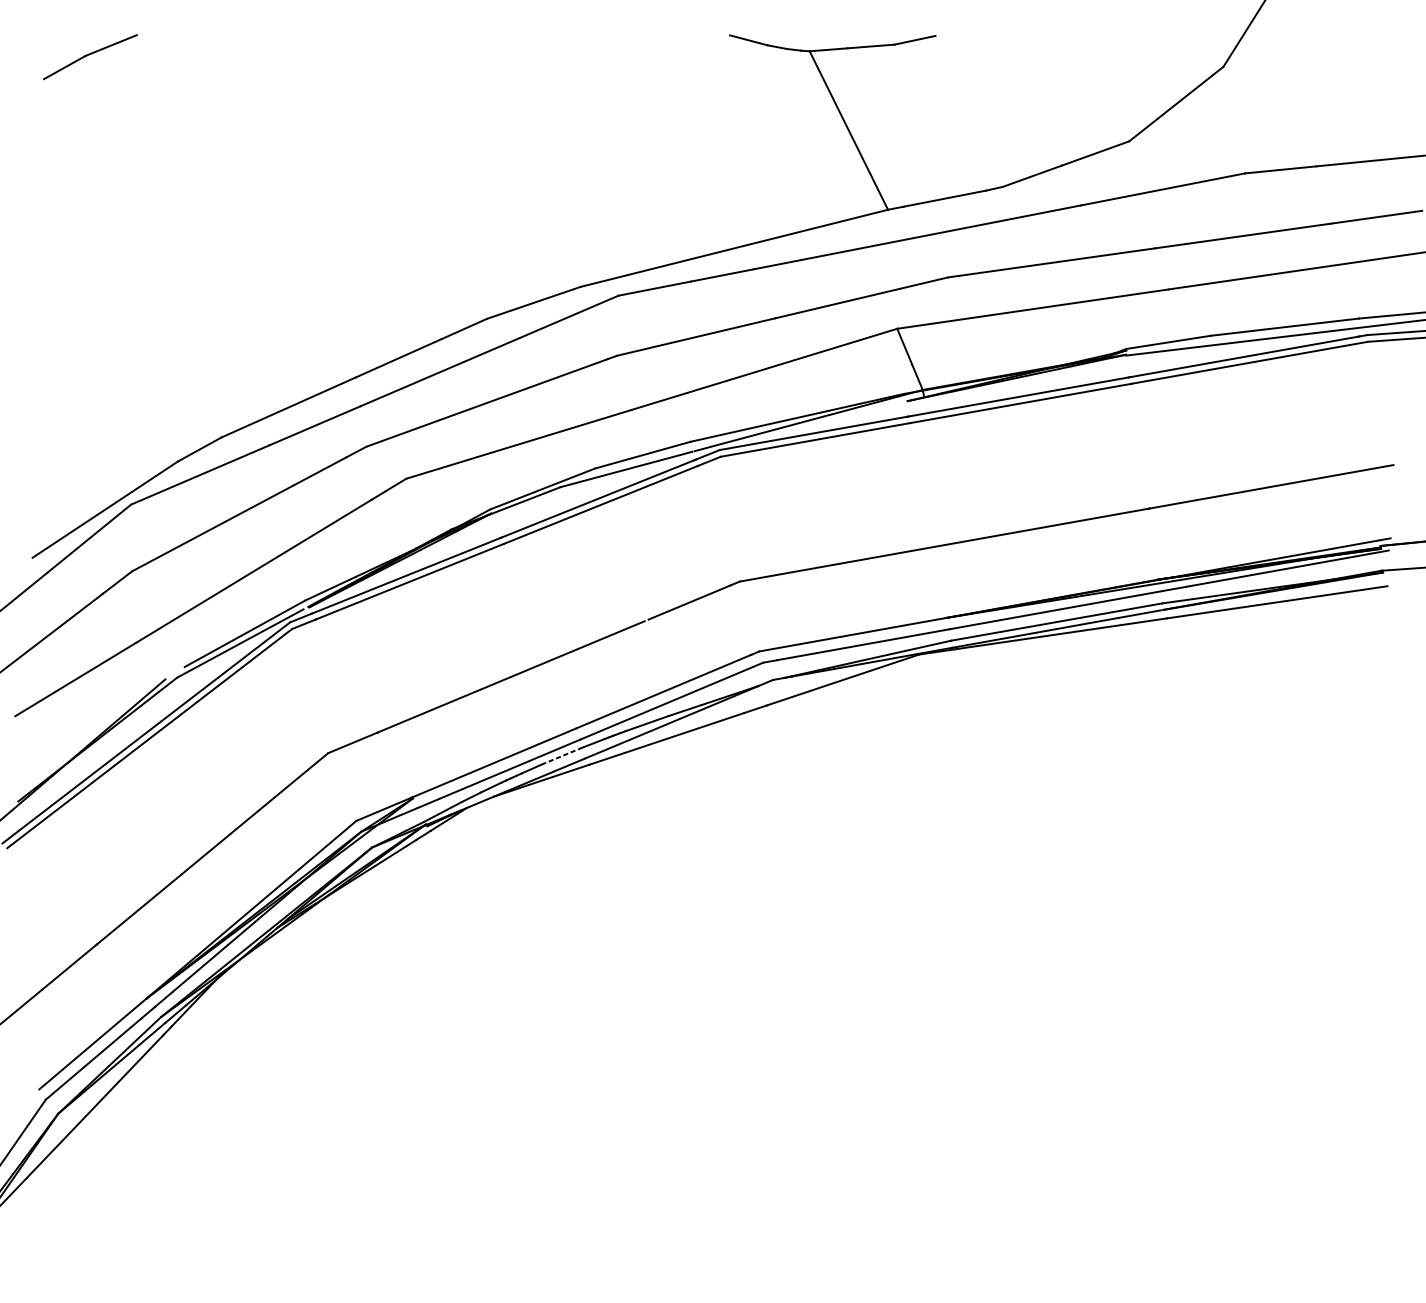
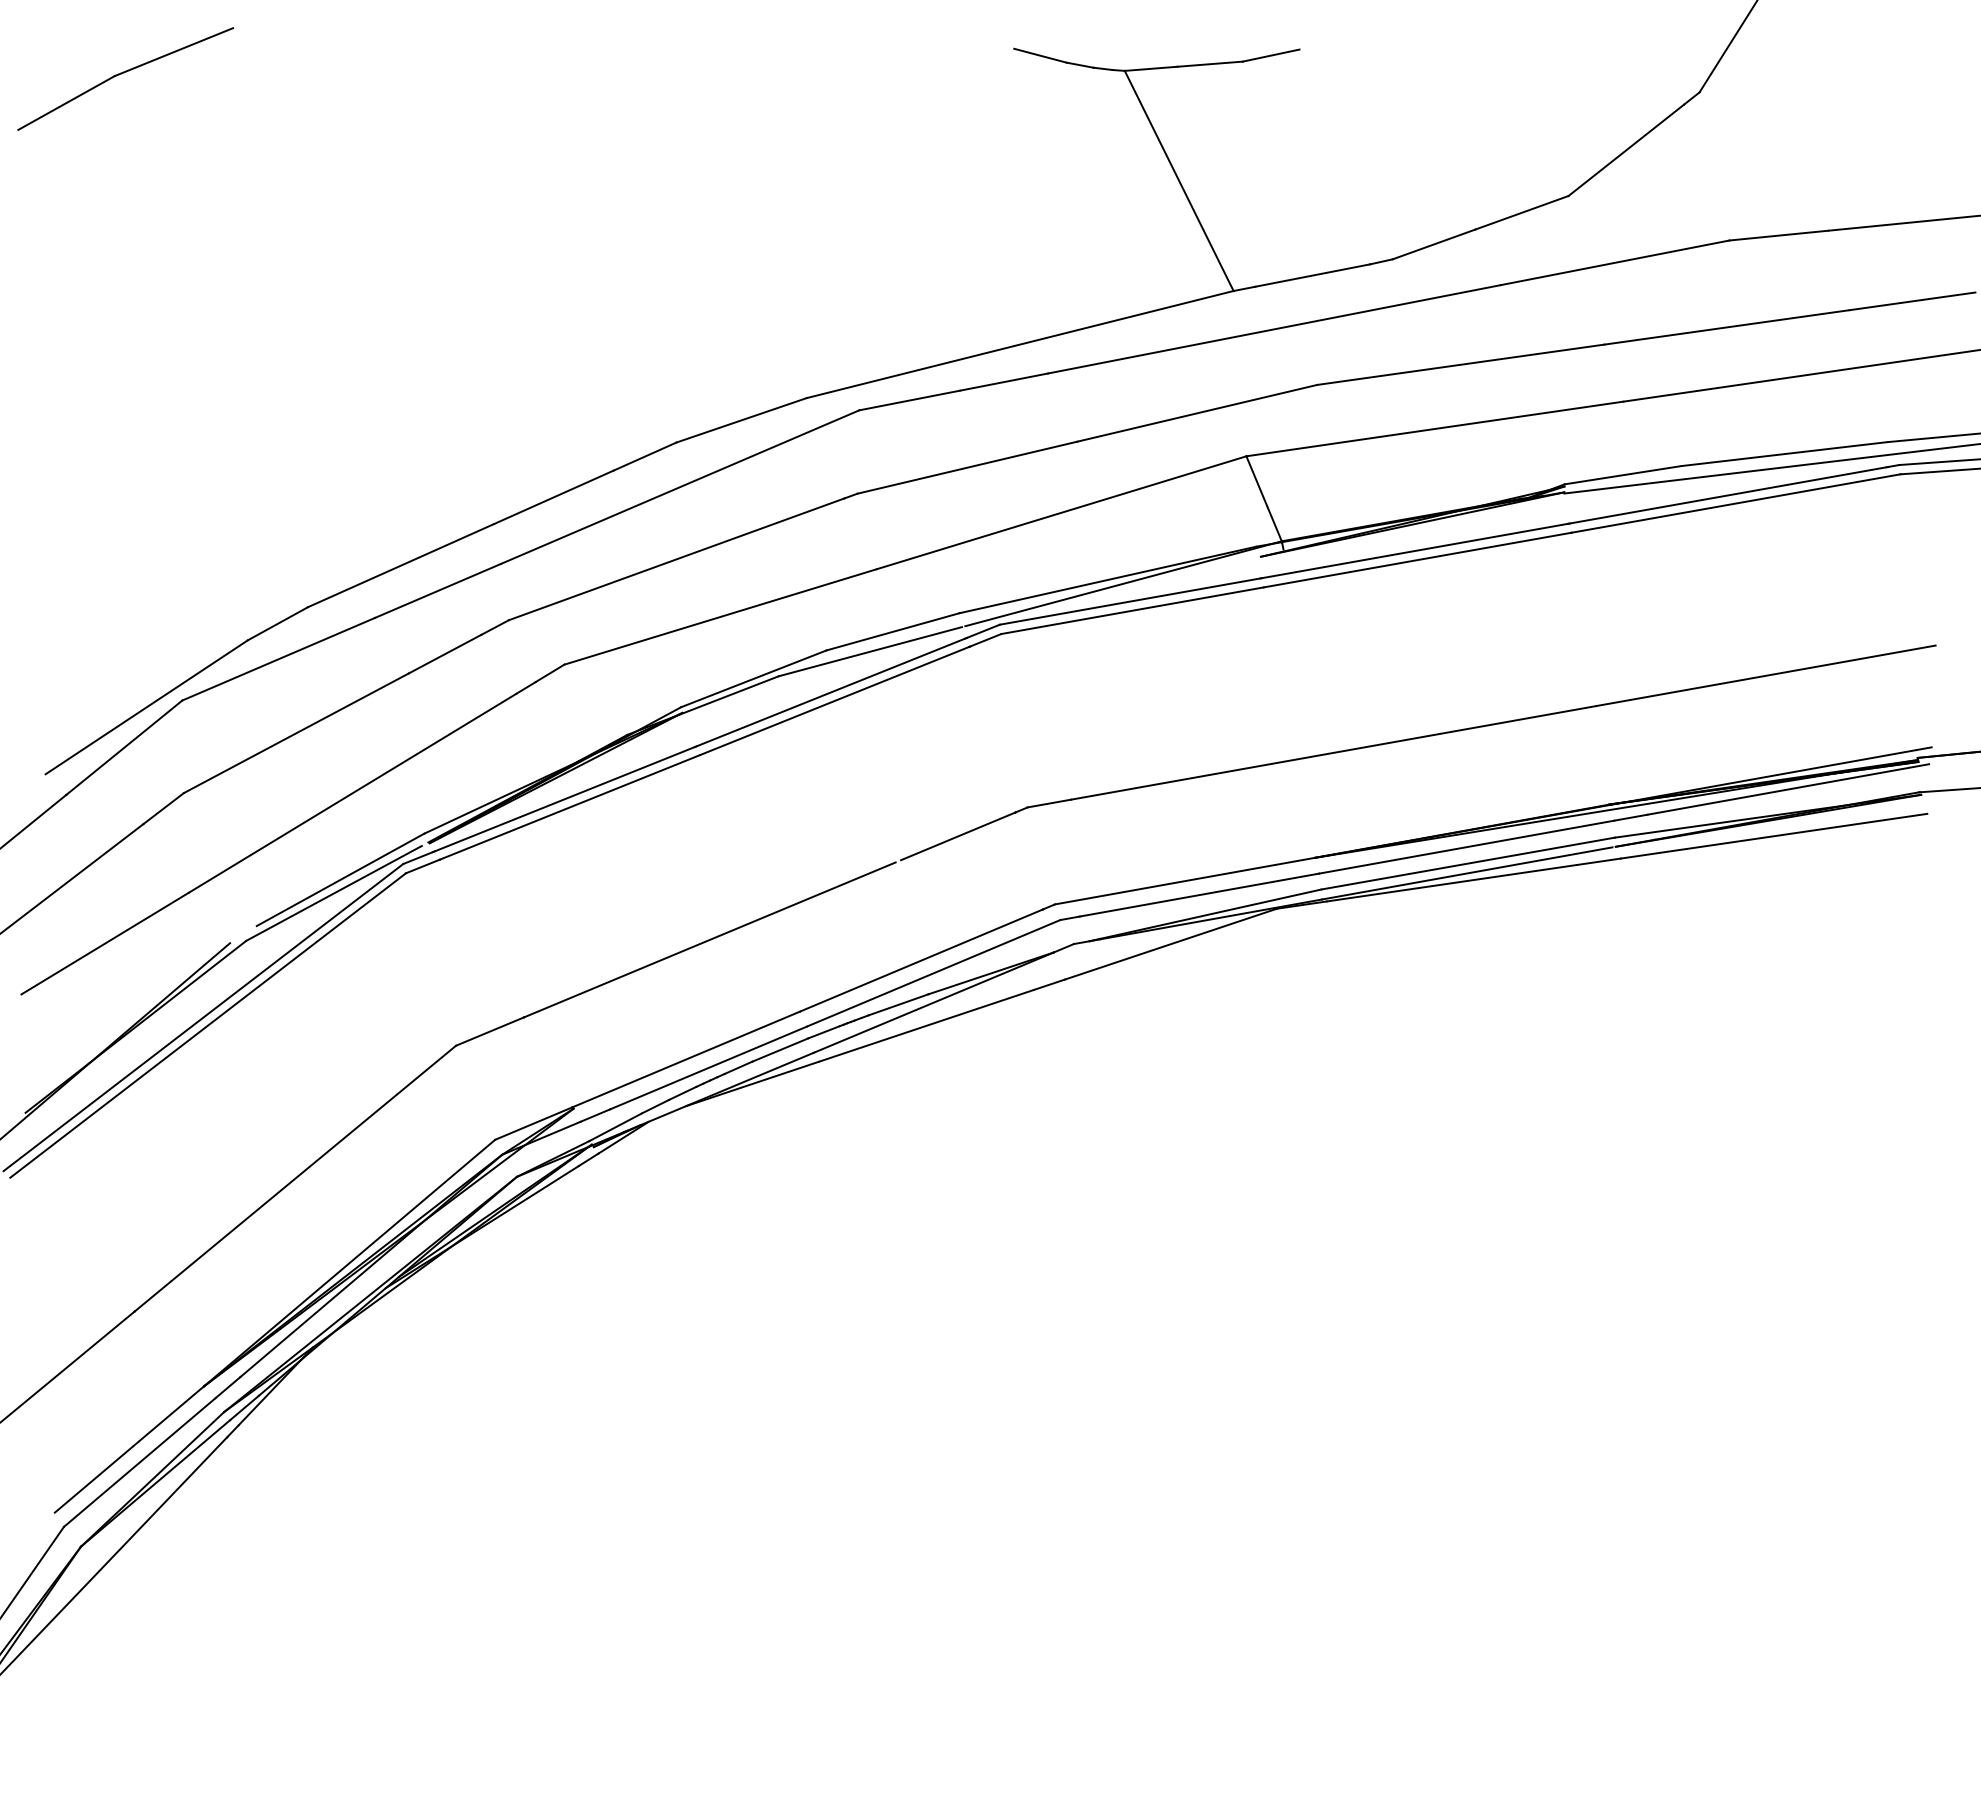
part: (90, 56) -> (125, 78), size x1.67
line: (561, 755) -> (780, 1049), dashed -> solid

